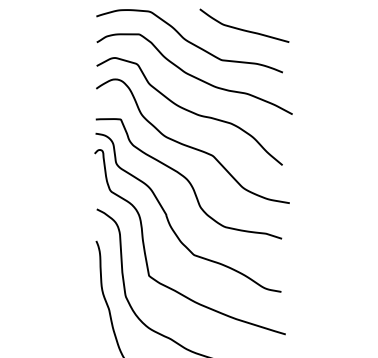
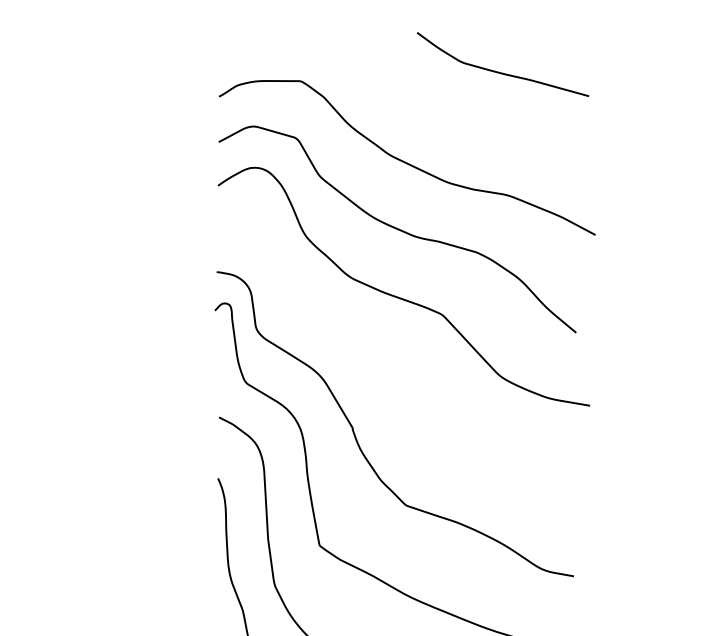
curve: (189, 41) -> (397, 94), removed
curve: (187, 178) -> (393, 358), removed

